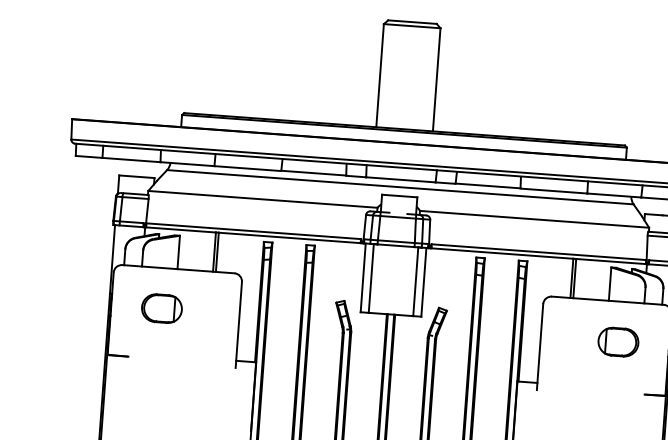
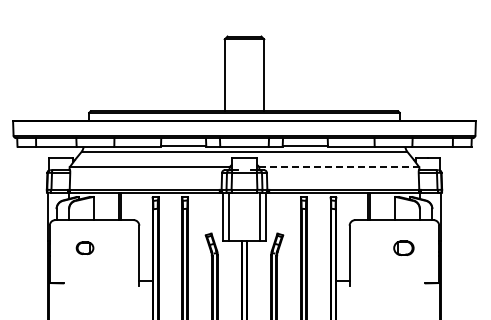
line: (534, 219) -> (339, 167), solid -> dashed
part: (161, 307) -> (84, 247), size x0.6
part: (618, 340) -> (403, 247), size x0.7

